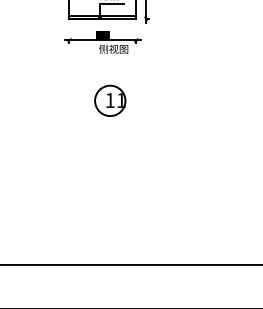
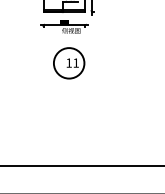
circle: (109, 99) -> (68, 62), size x1.6

